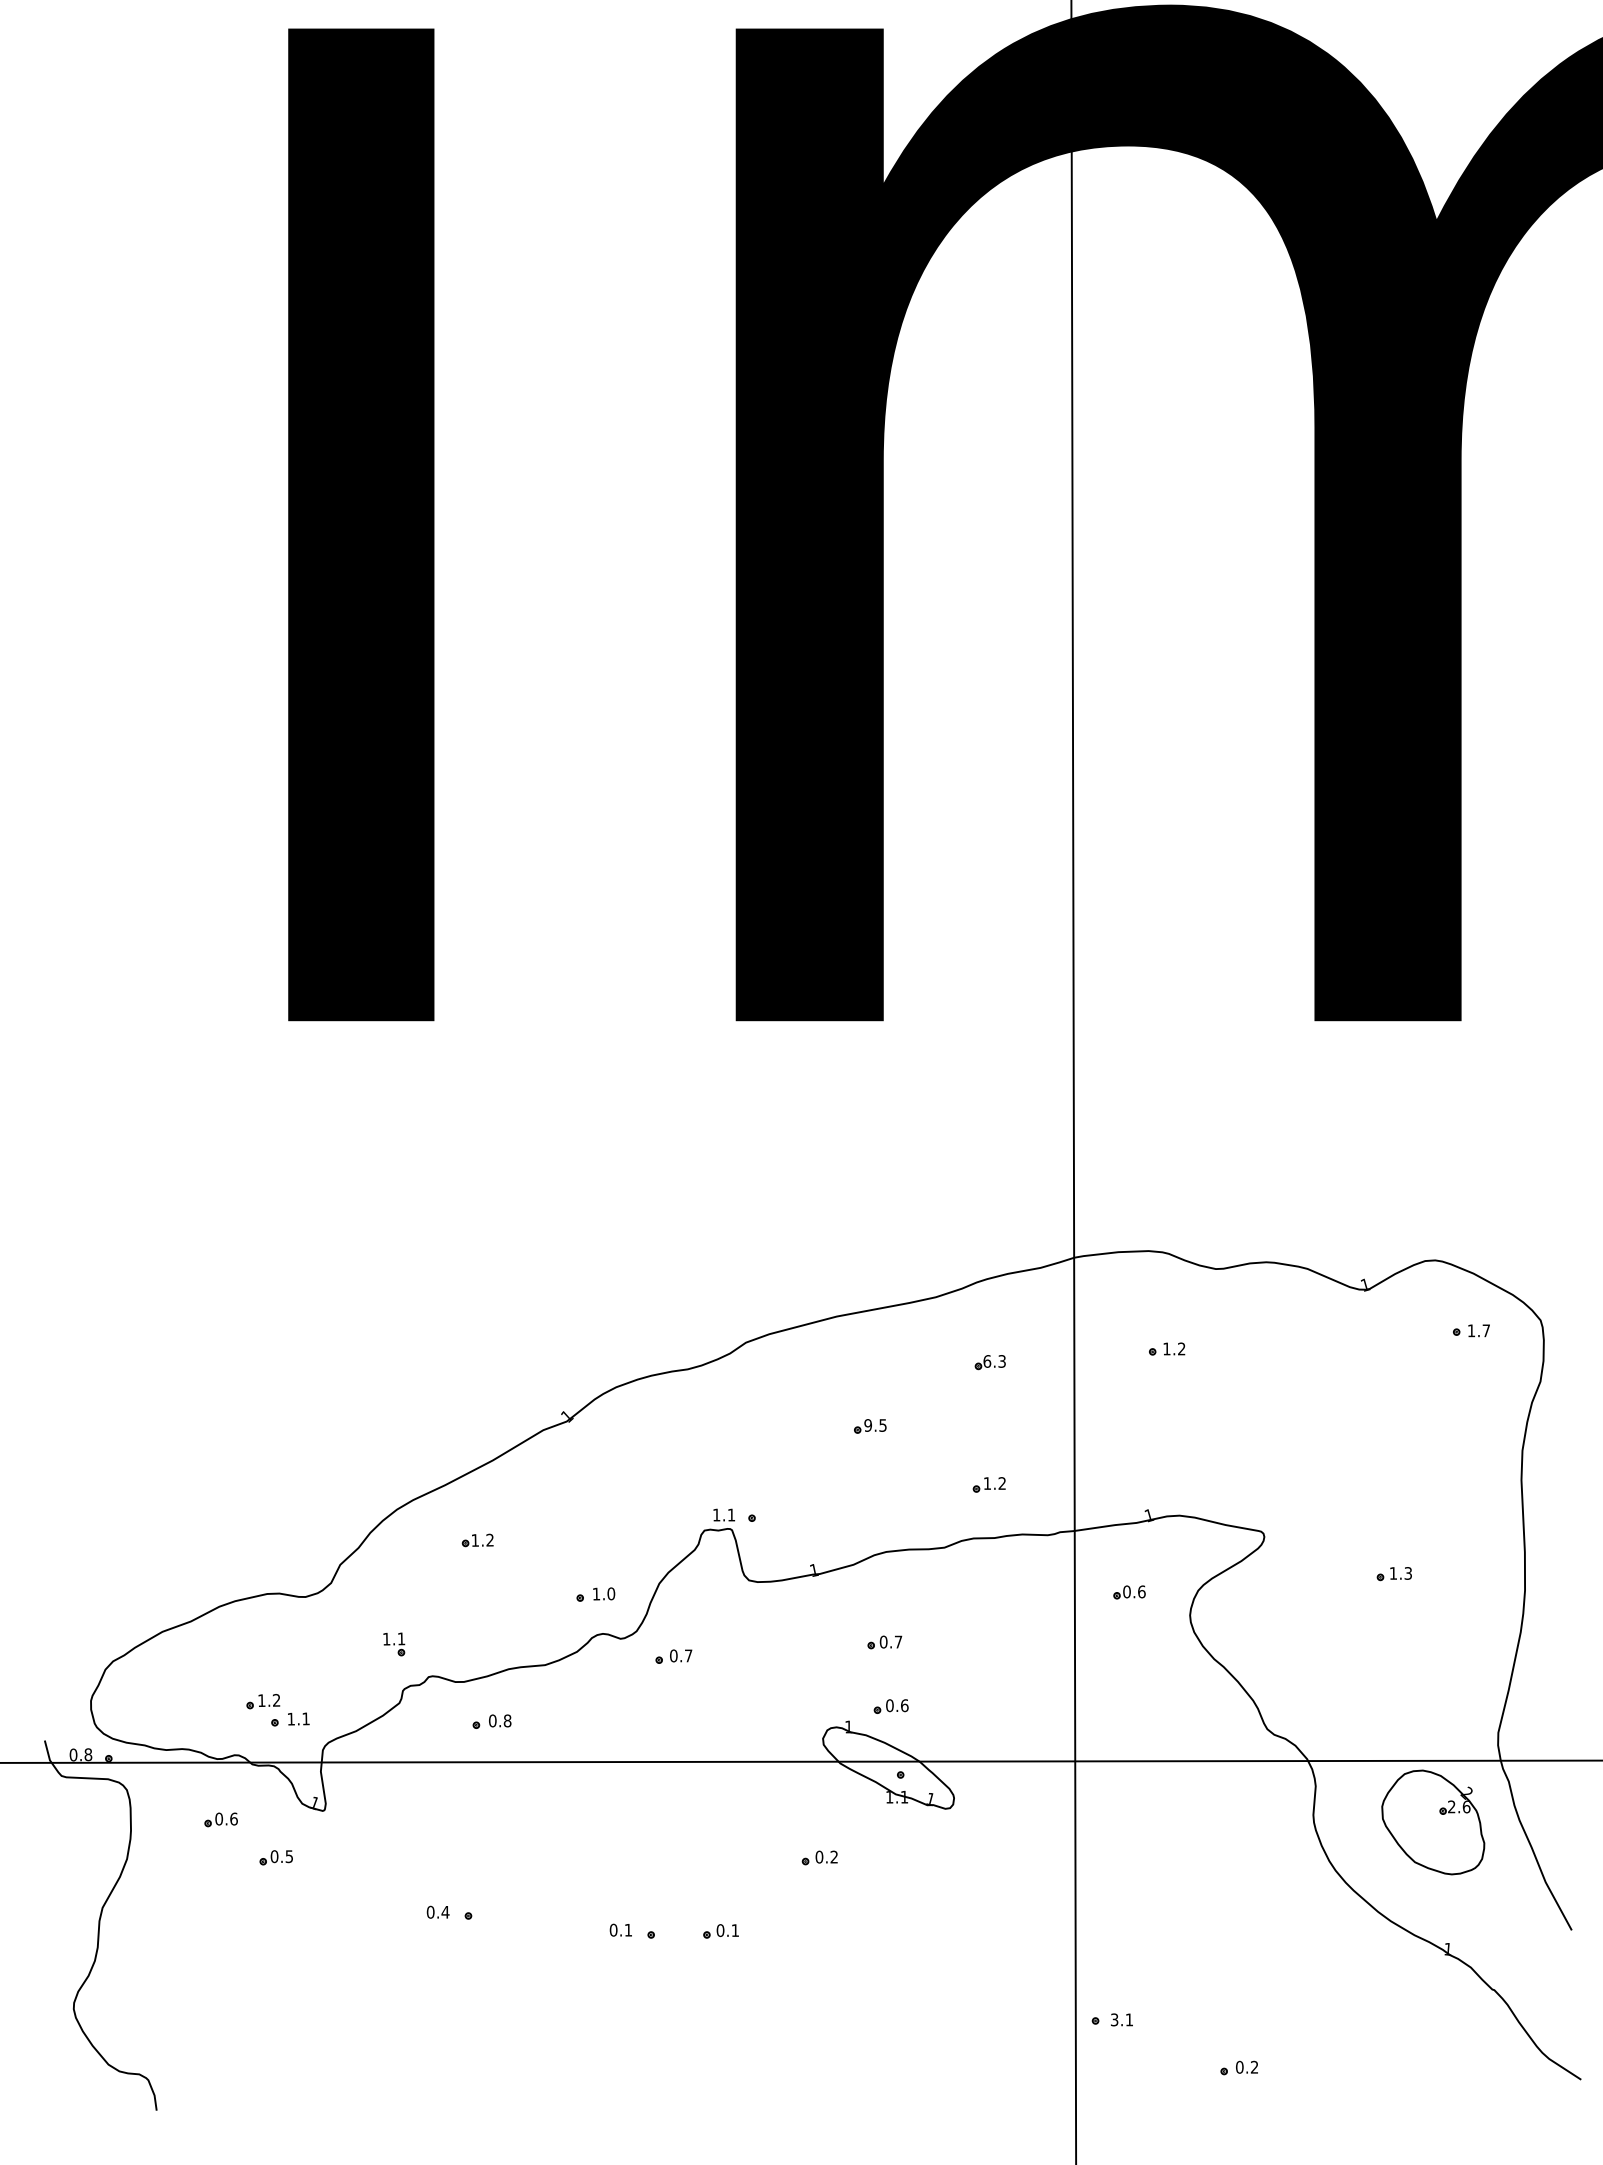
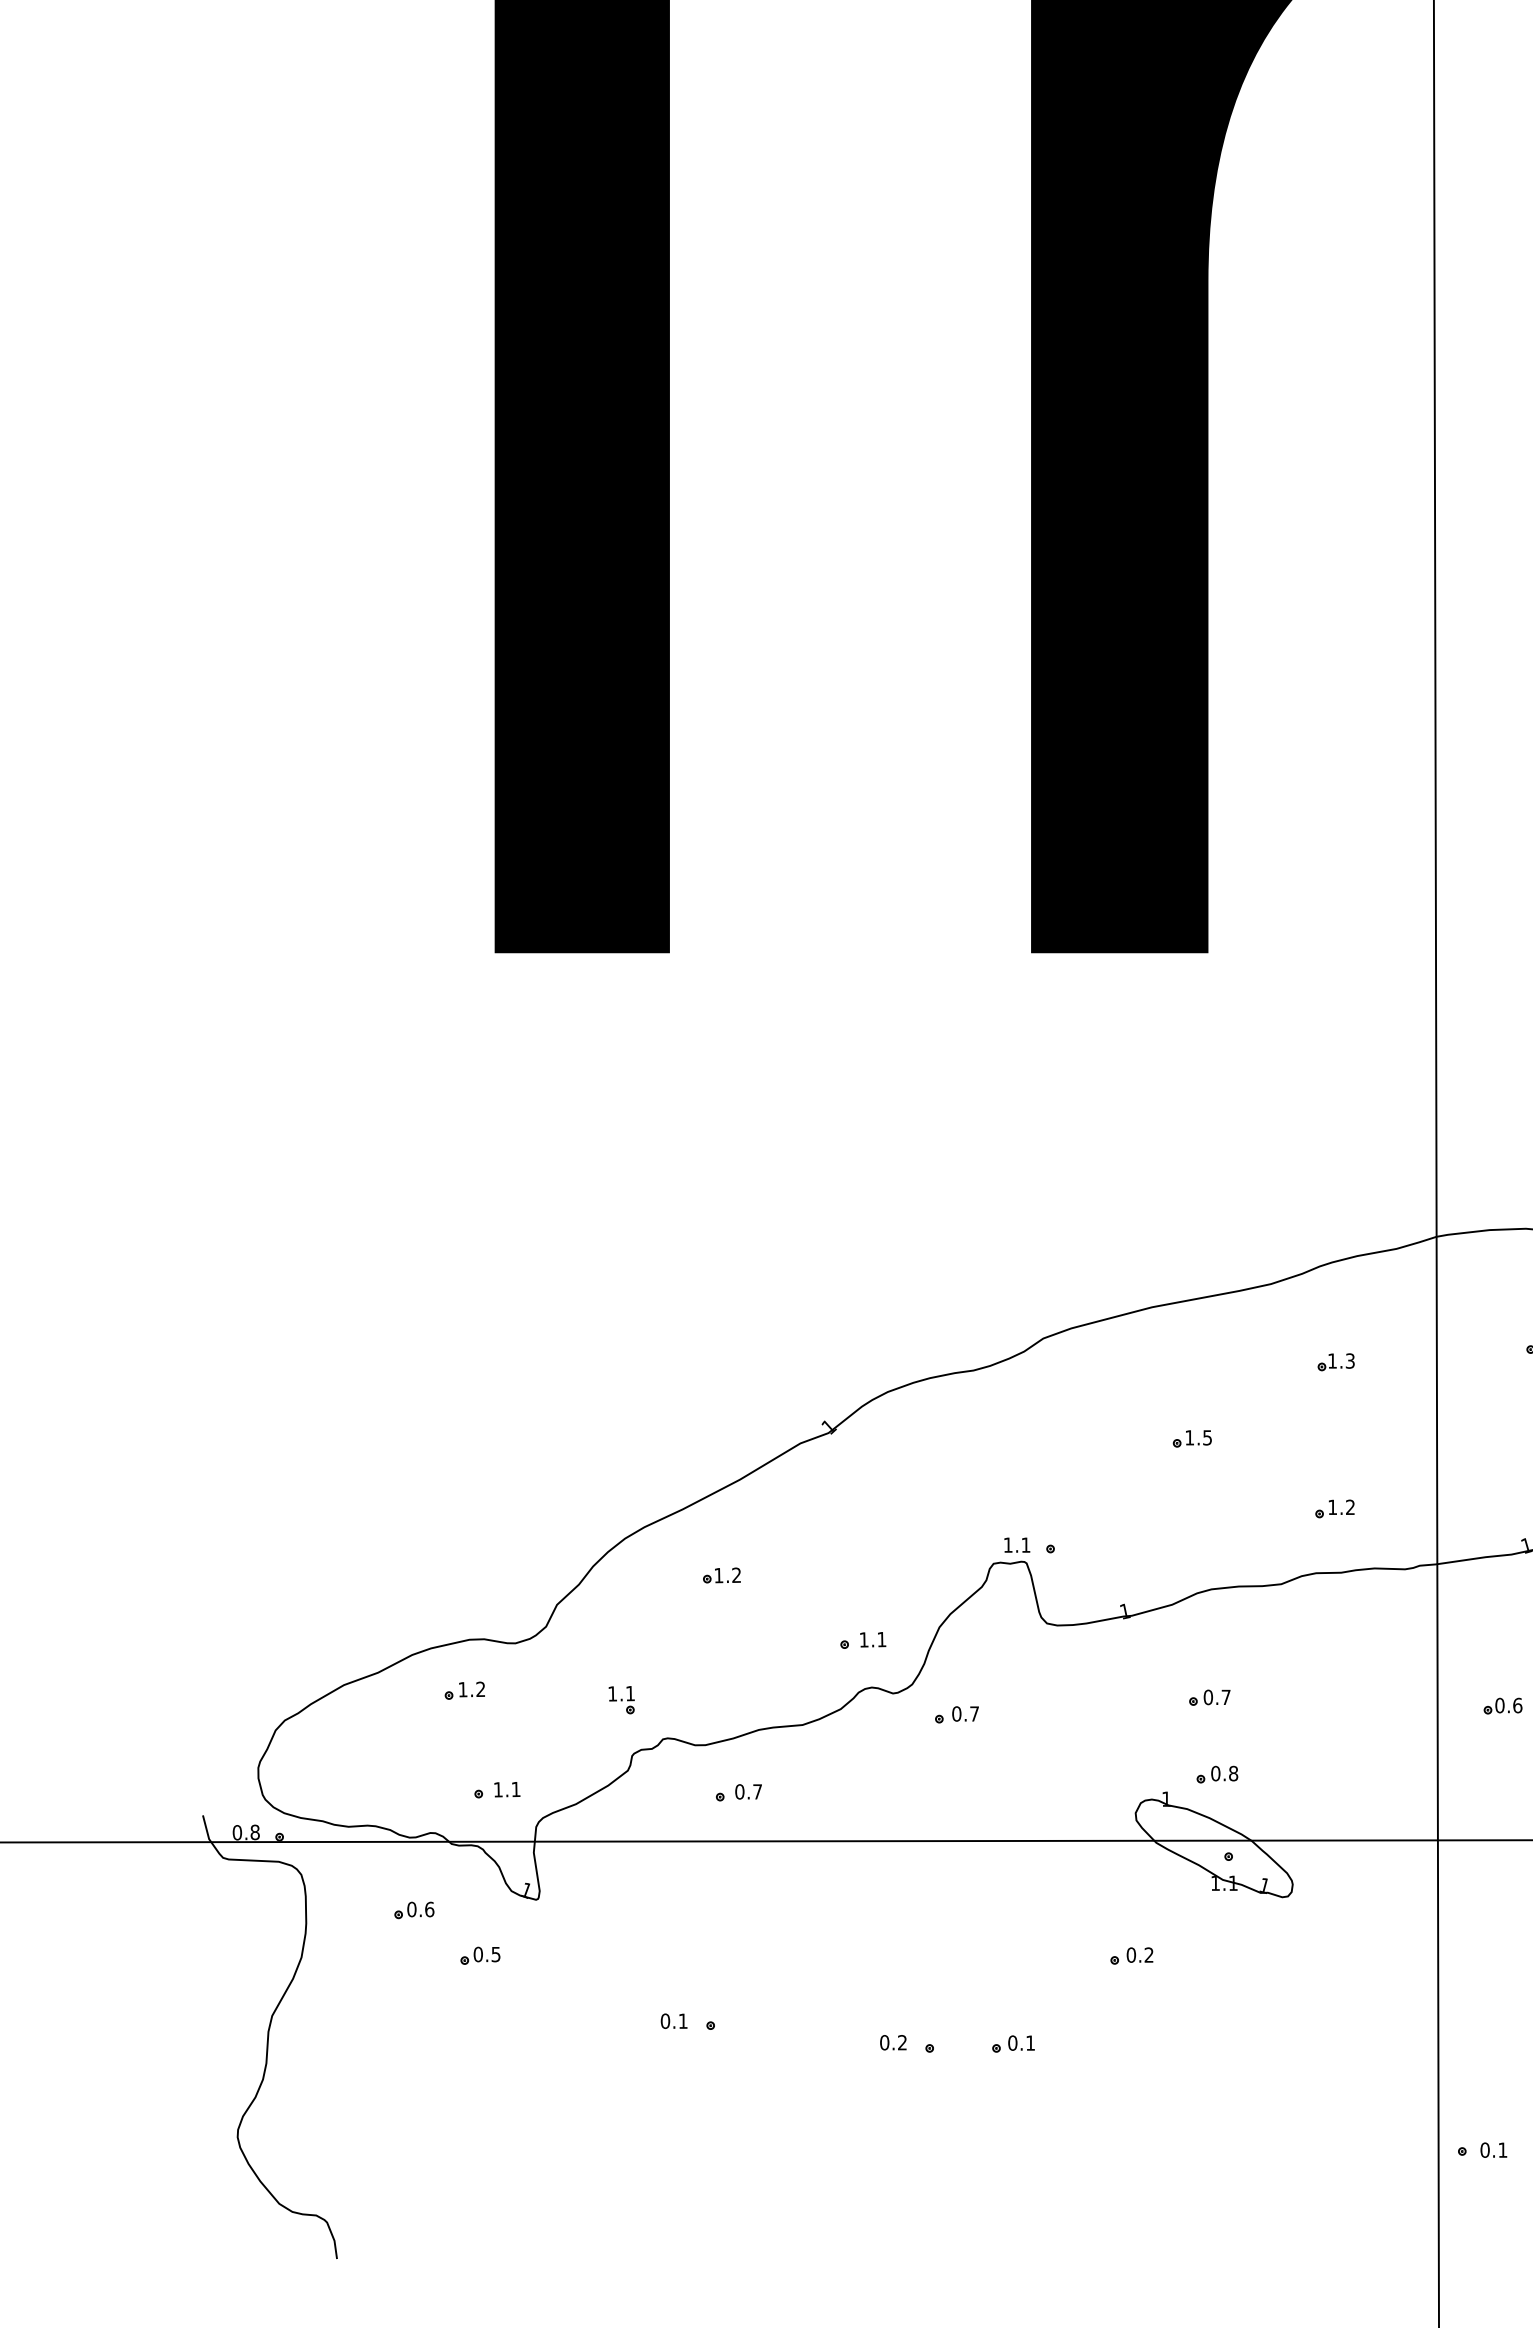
text: (987, 1361) -> (1332, 1361), 6.3 -> 1.3
text: (867, 1425) -> (1188, 1437), 9.5 -> 1.5
part: (1129, 1592) -> (1502, 1706), moved
text: (611, 1593) -> (882, 1639), 1.0 -> 1.1
part: (263, 1701) -> (465, 1690), moved
text: (904, 1705) -> (1233, 1773), 0.6 -> 0.8
text: (507, 1720) -> (757, 1791), 0.8 -> 0.7
text: (445, 1912) -> (683, 2021), 0.4 -> 0.1
text: (627, 1929) -> (901, 2041), 0.1 -> 0.2
text: (1114, 2019) -> (1484, 2149), 3.1 -> 0.1

